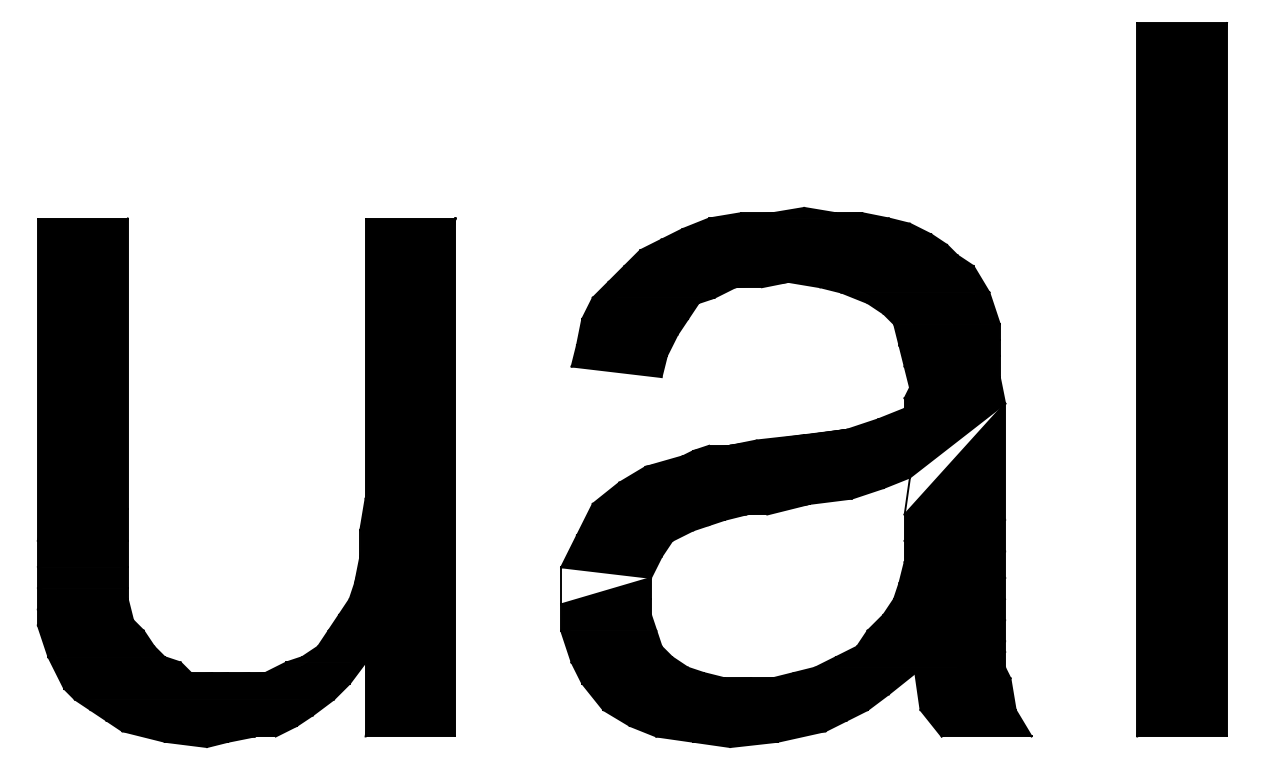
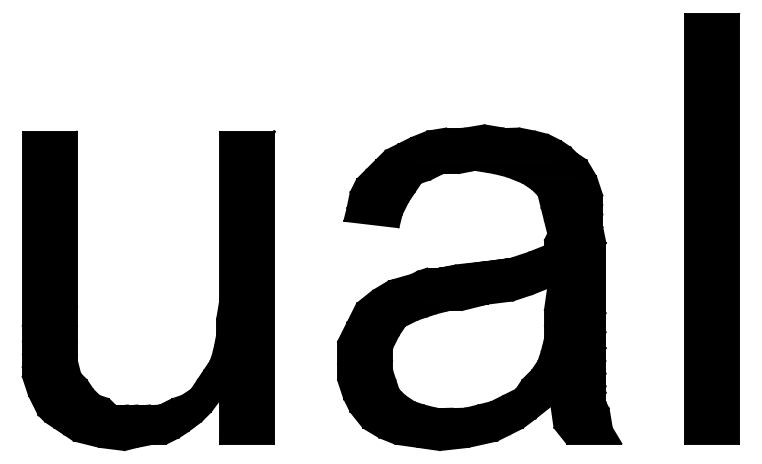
fill: (953, 458) -> (574, 276), added
fill: (606, 585) -> (365, 352), added

